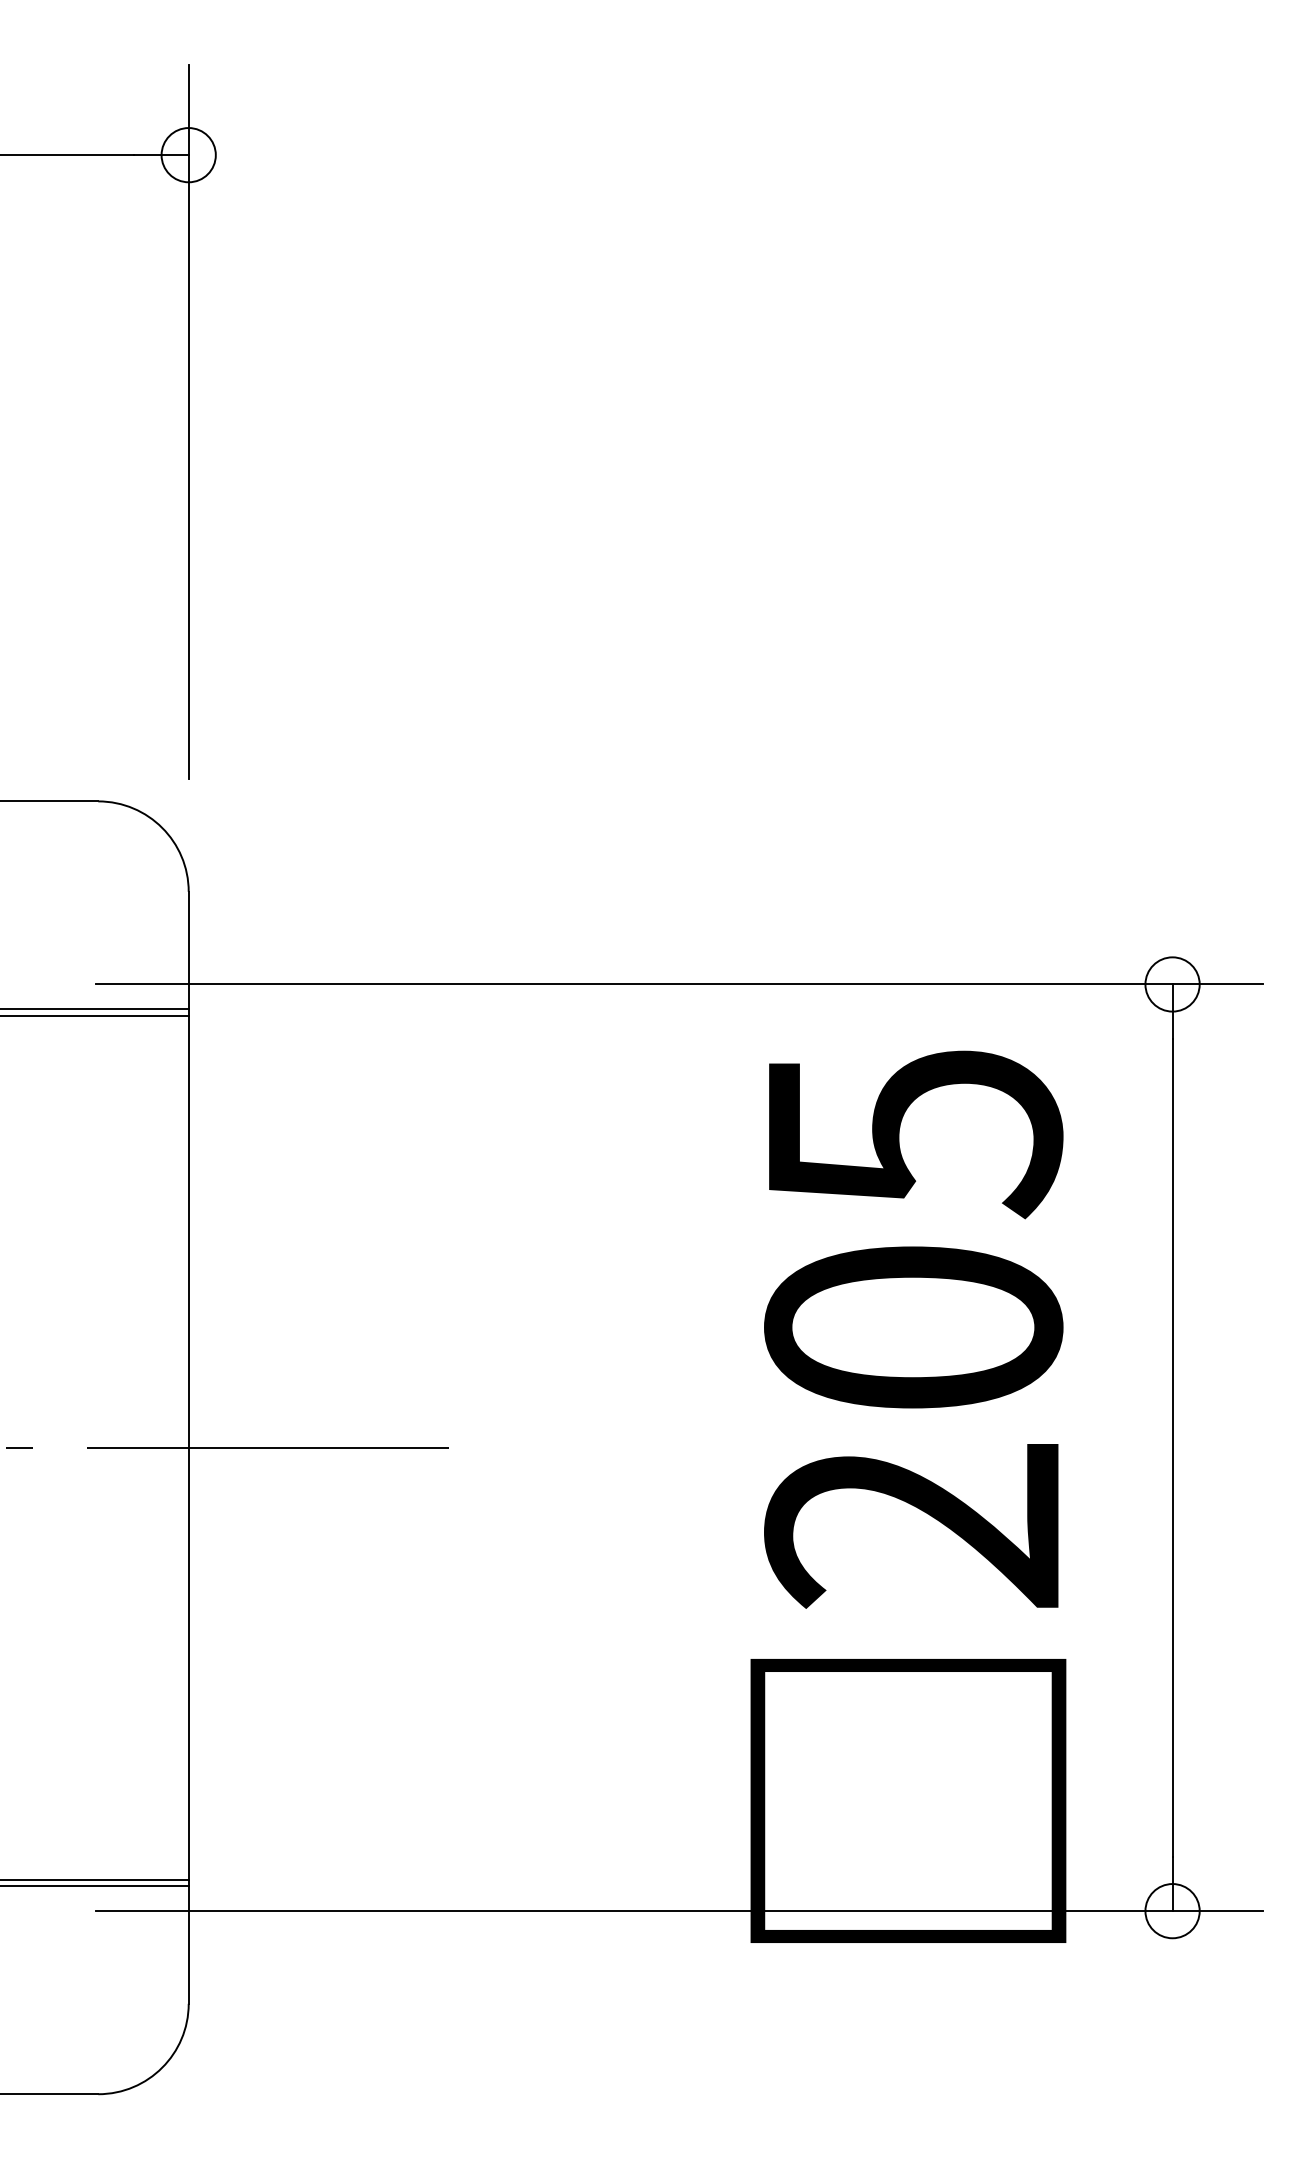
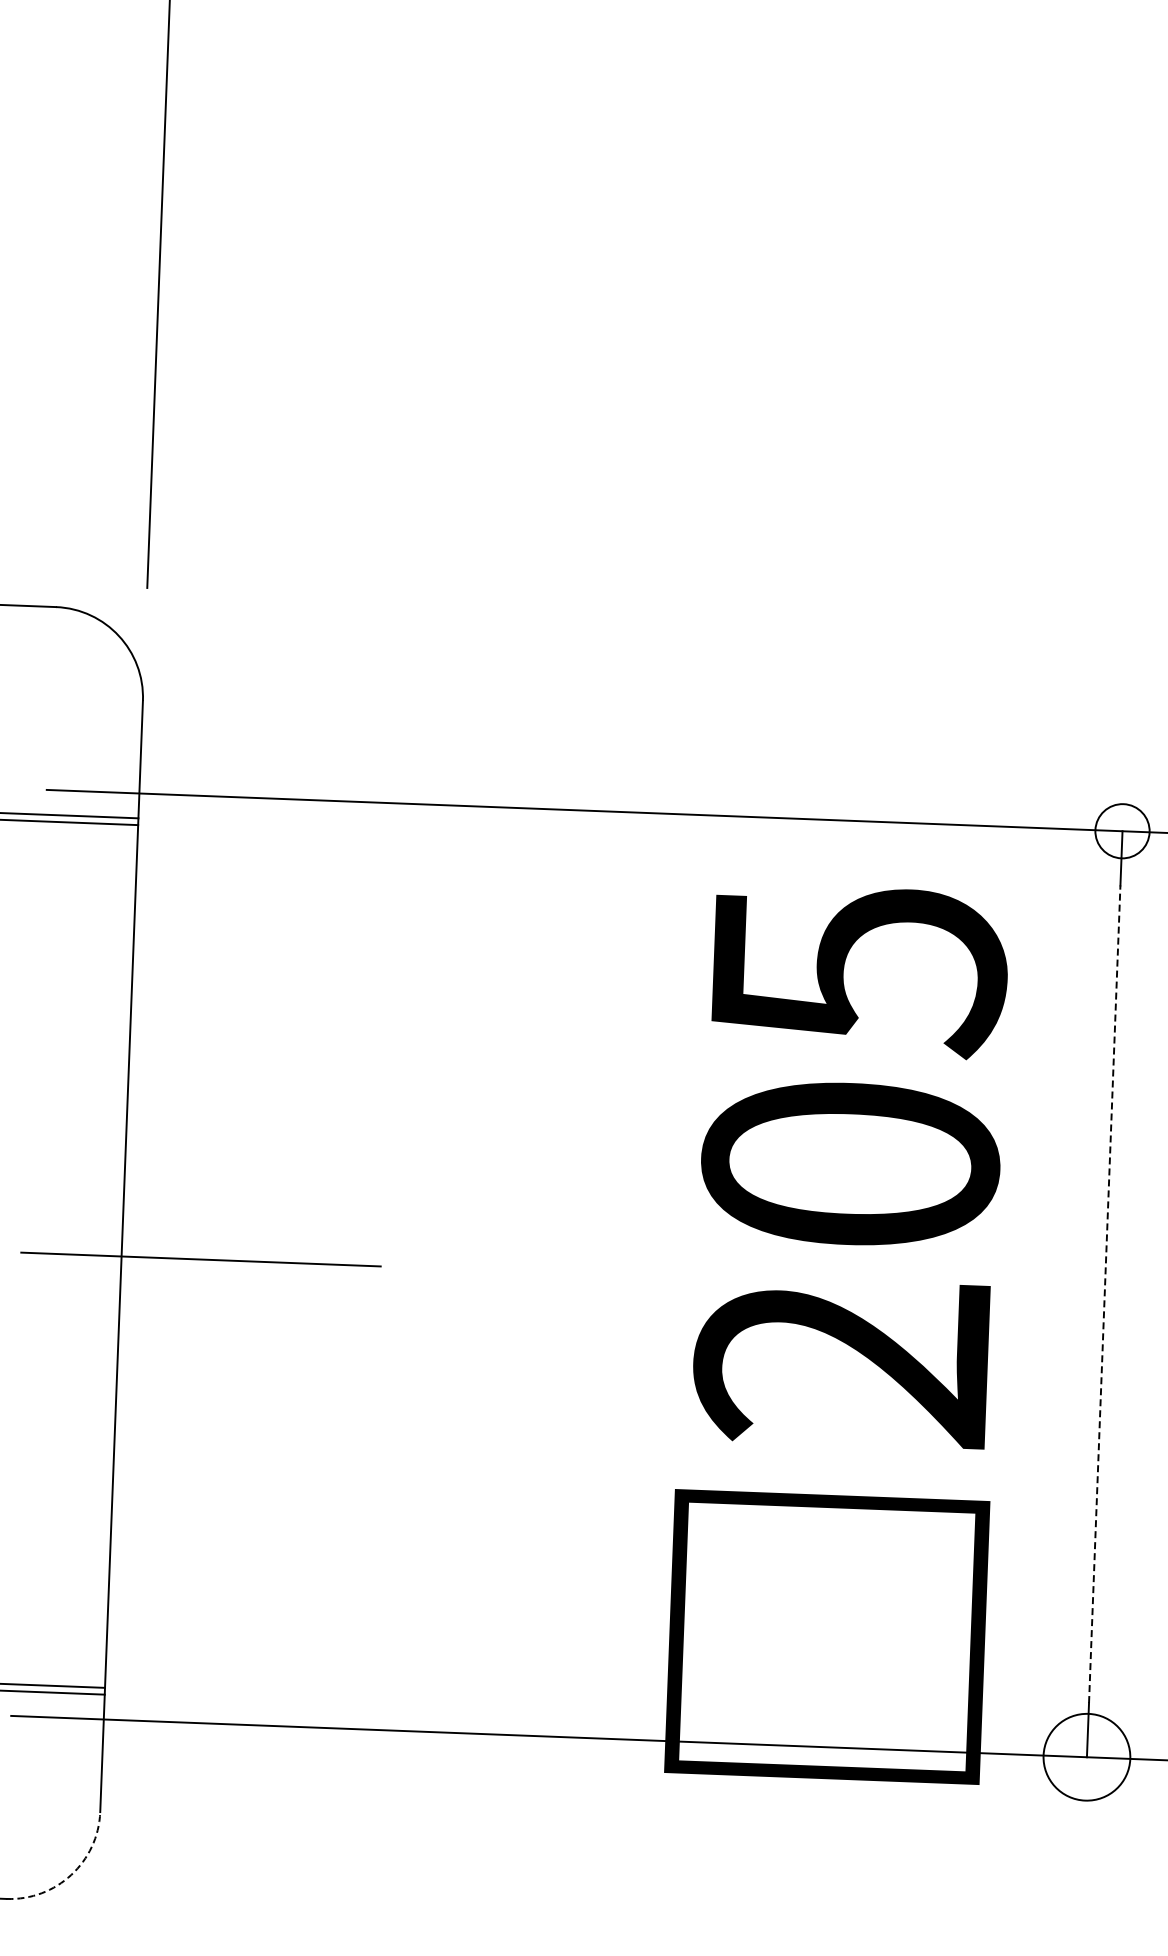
line: (1172, 1447) -> (1104, 1293), solid -> dashed
circle: (1172, 1911) -> (1086, 1757), size x1.6
arc: (162, 2067) -> (71, 1874), solid -> dashed

